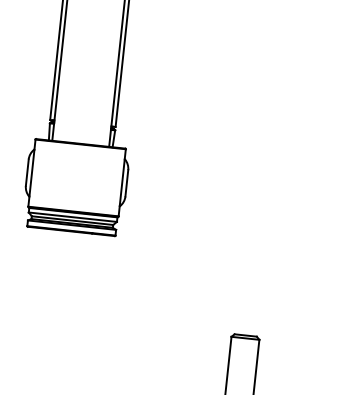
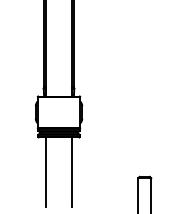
line: (34, 301) -> (45, 171), added
line: (92, 307) -> (72, 171), added

